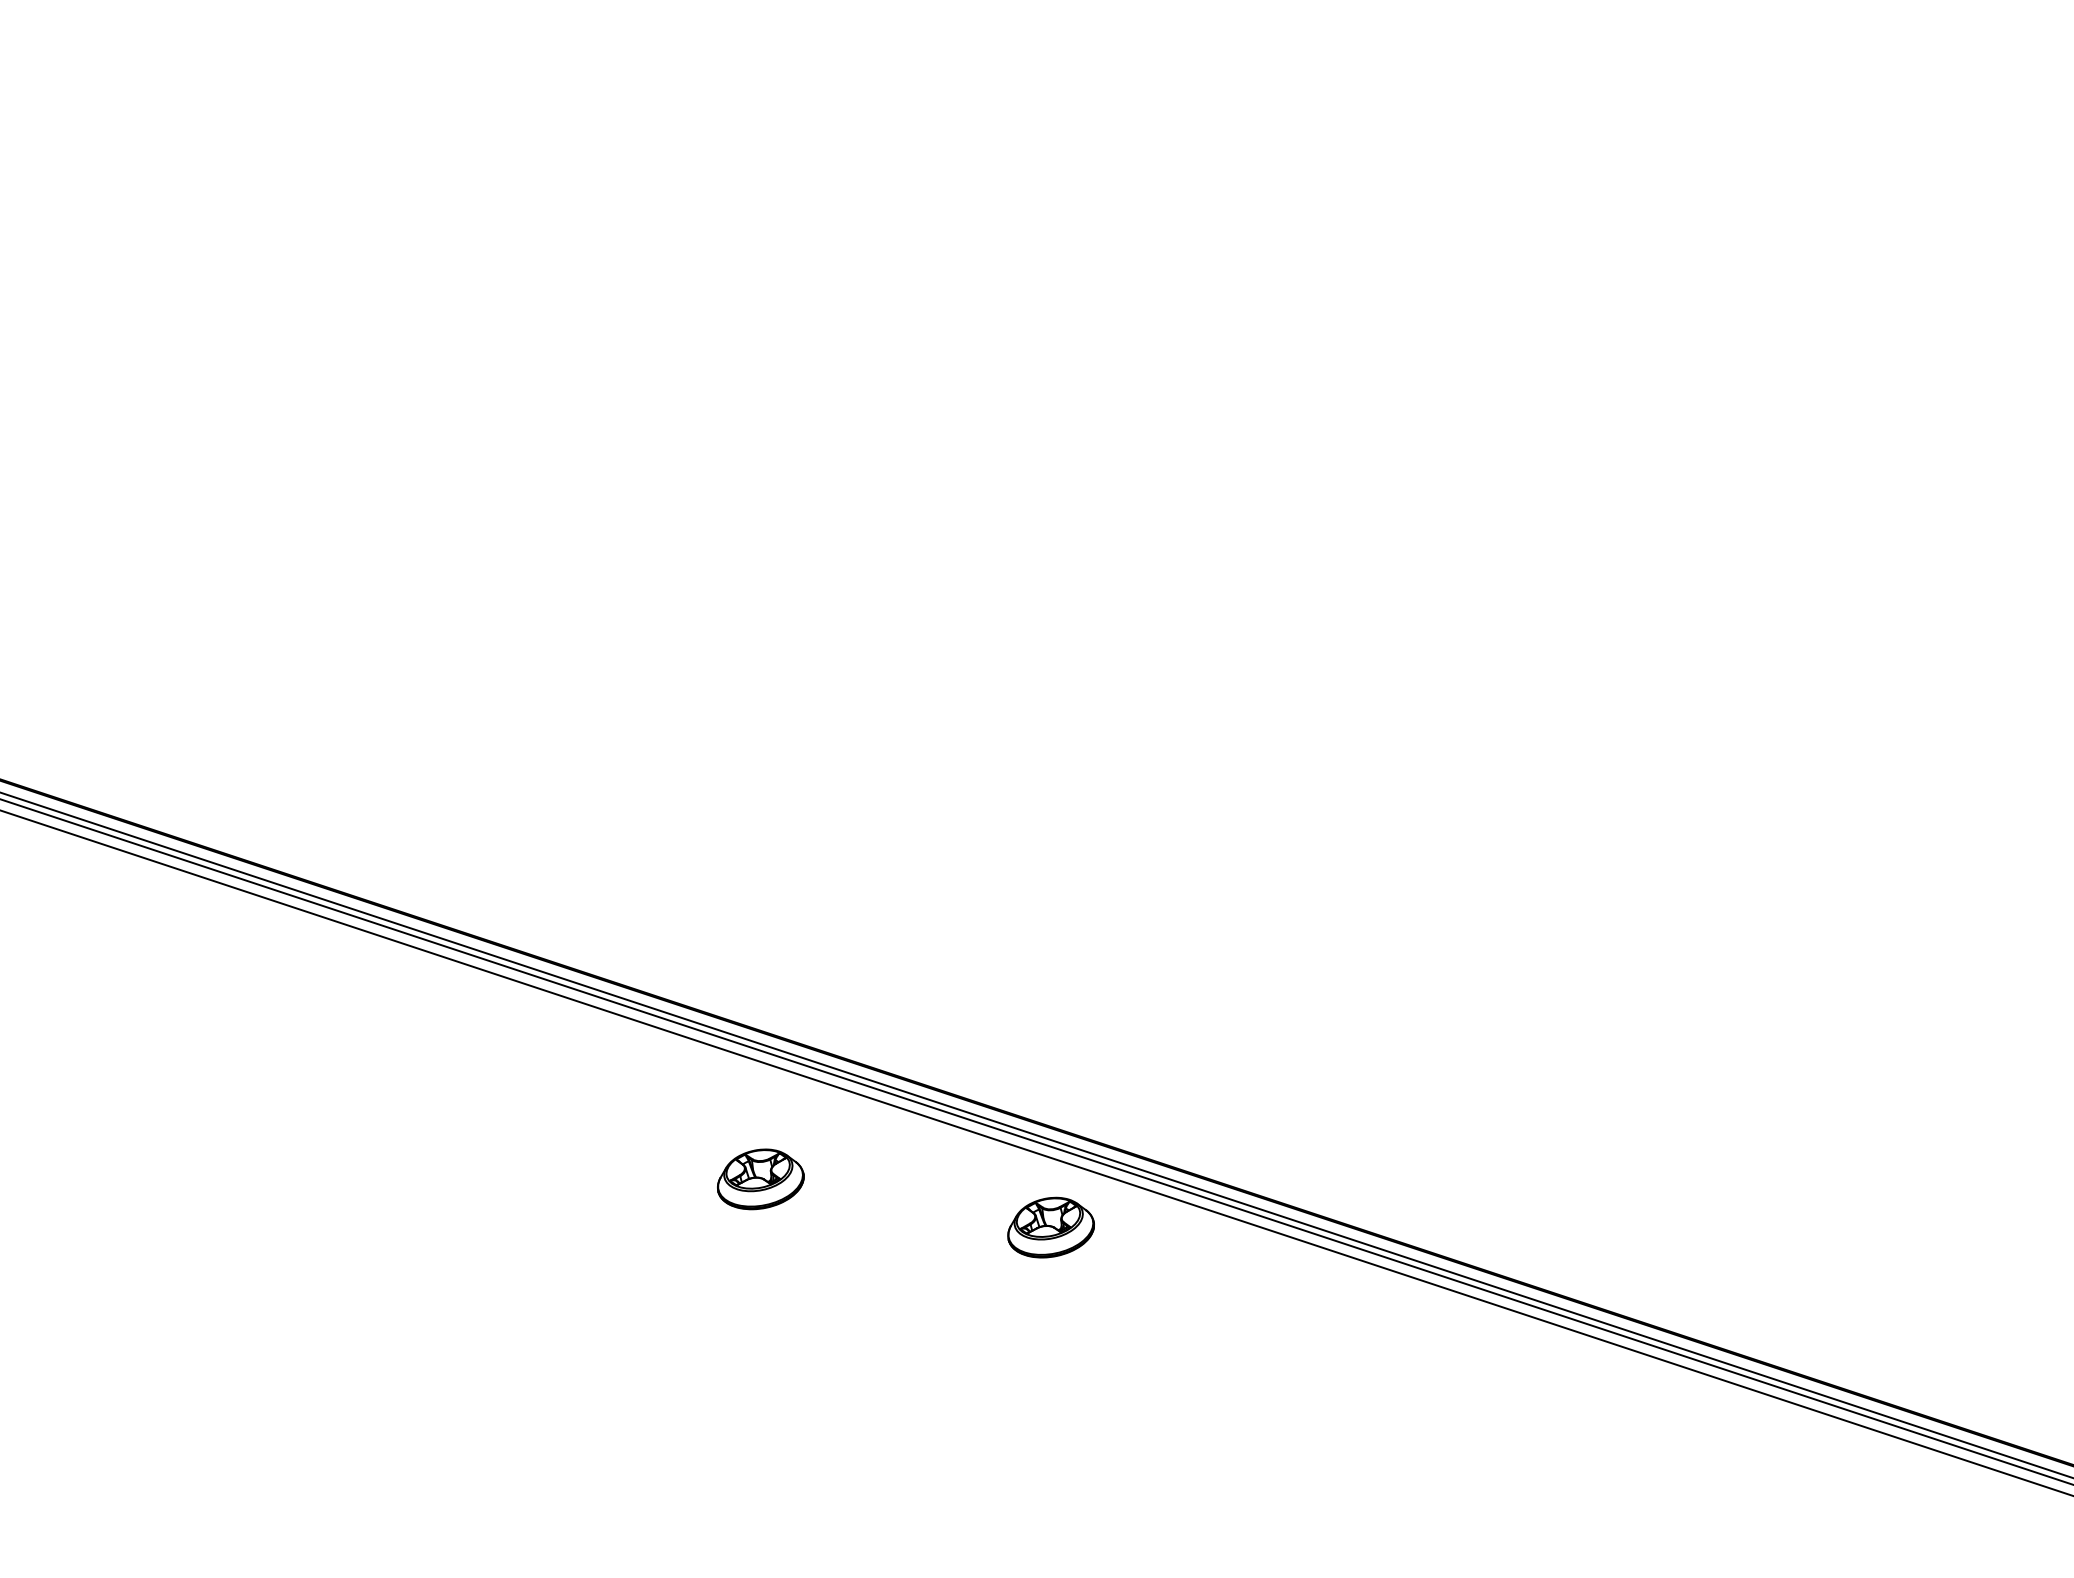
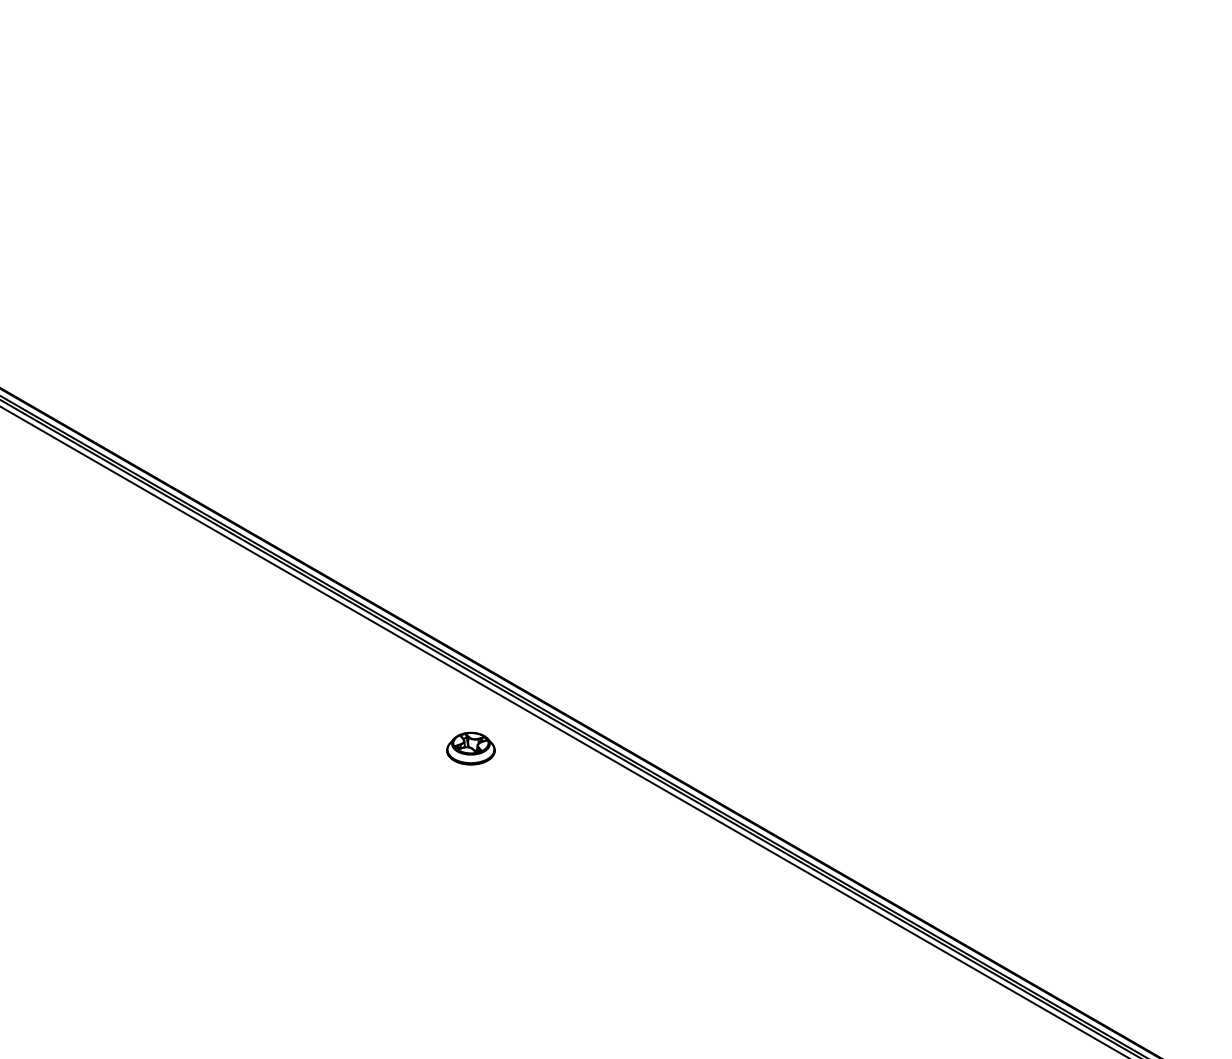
part: (1049, 1227) -> (620, 806), removed

